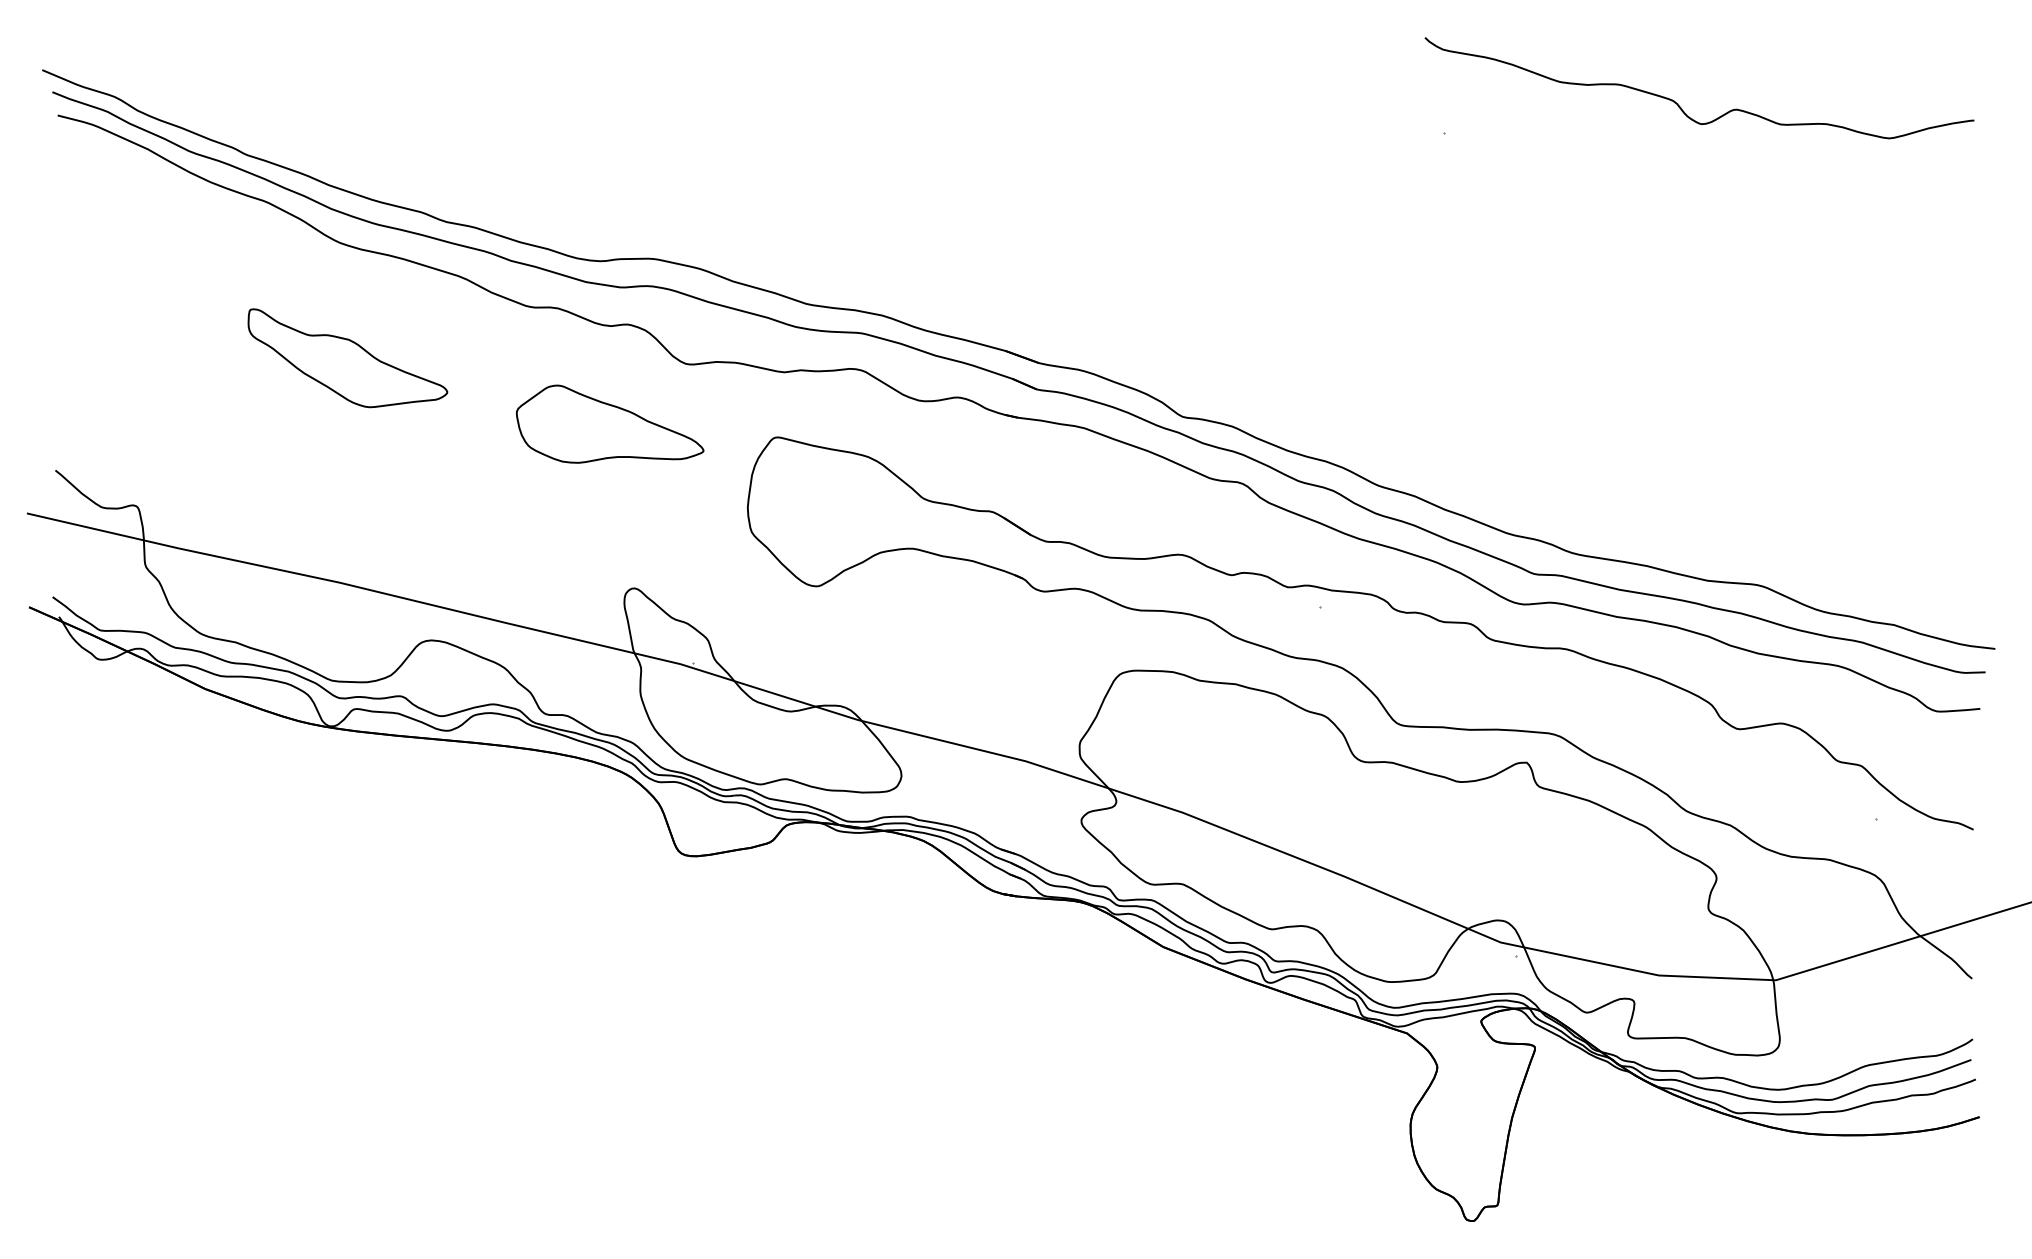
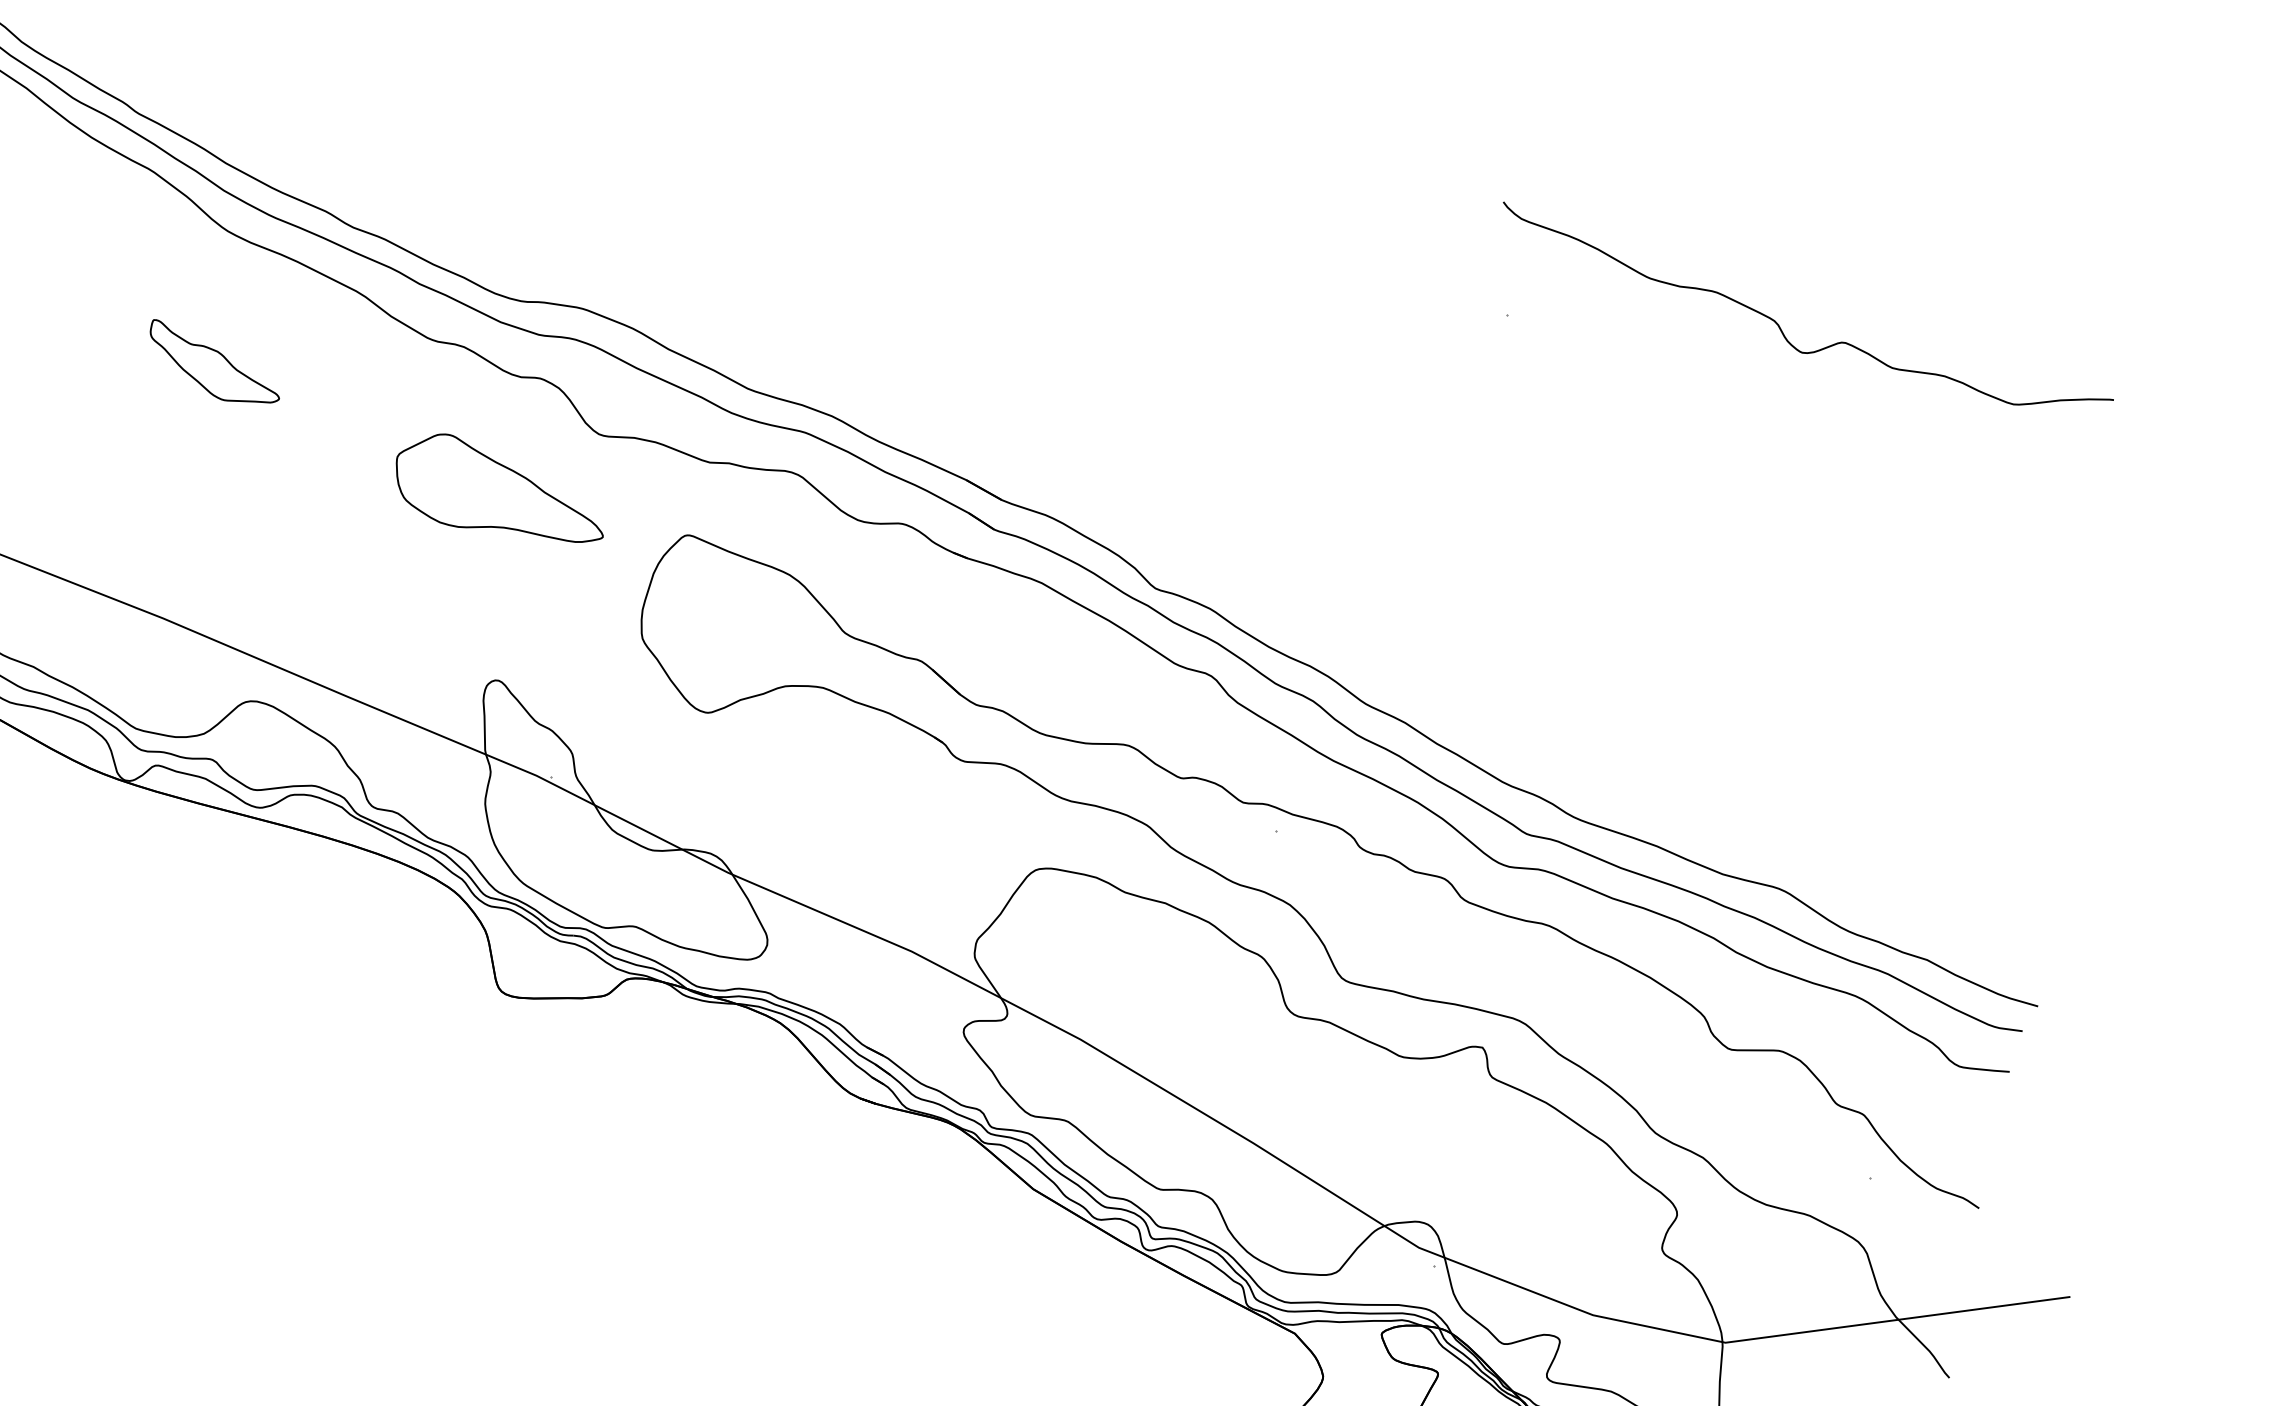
part: (347, 358) -> (214, 364), size x0.6

